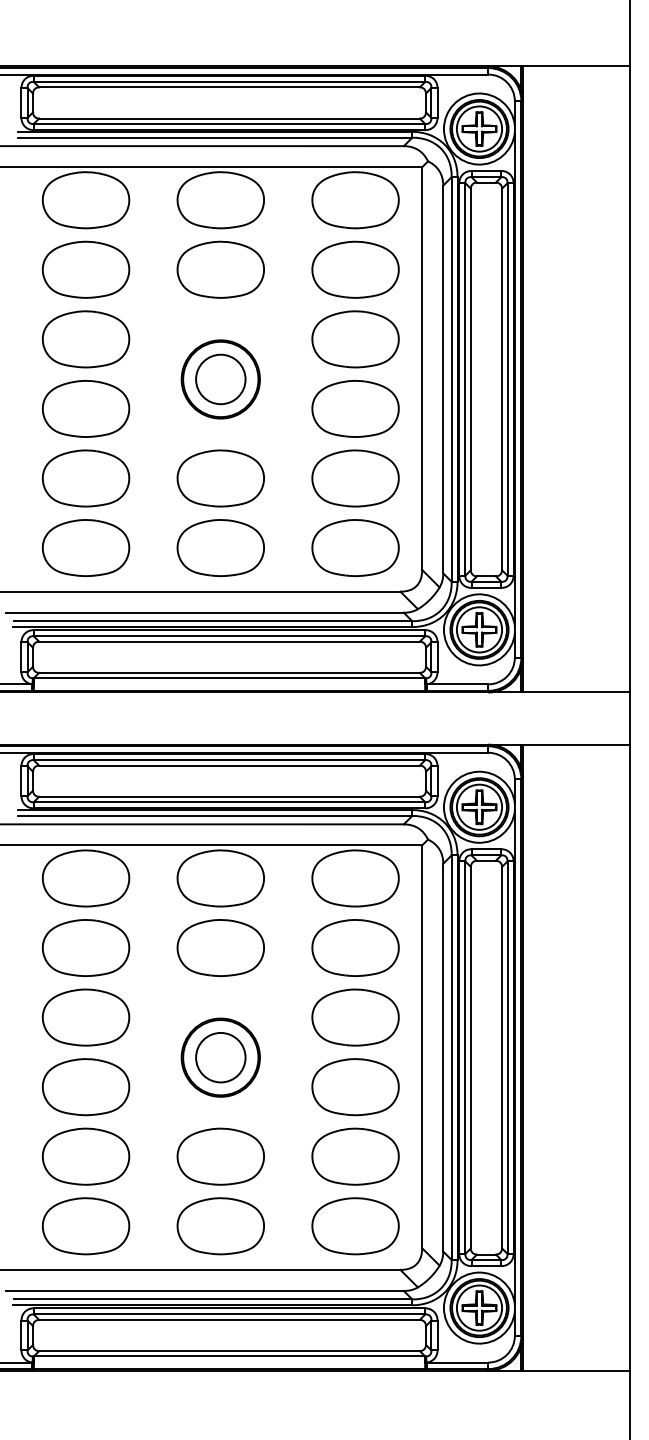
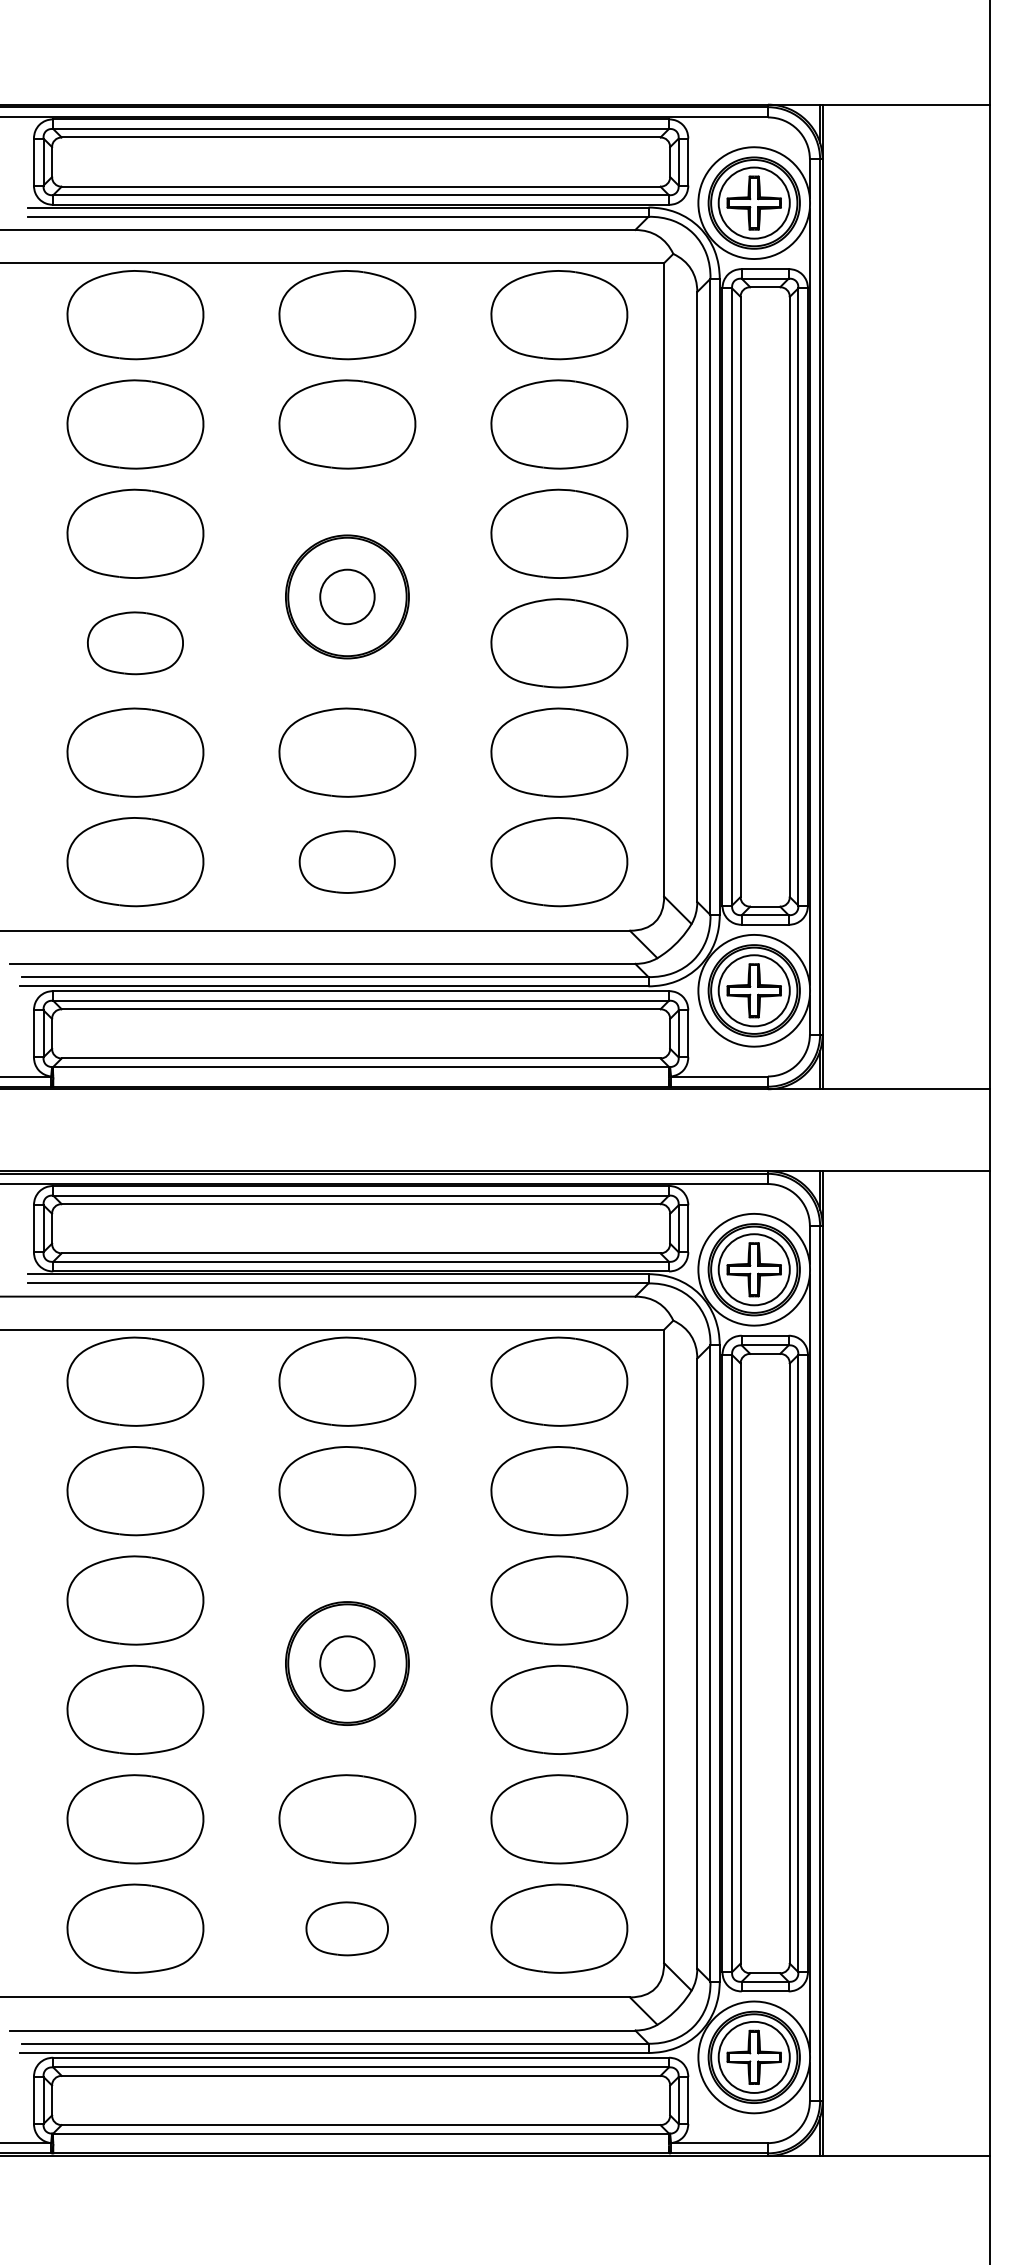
circle: (220, 379) -> (346, 596), size x0.7
part: (85, 408) -> (134, 642), size x0.7
part: (220, 547) -> (346, 861), size x0.7
circle: (220, 1057) -> (346, 1663), size x0.7
part: (220, 1226) -> (346, 1929), size x0.6

